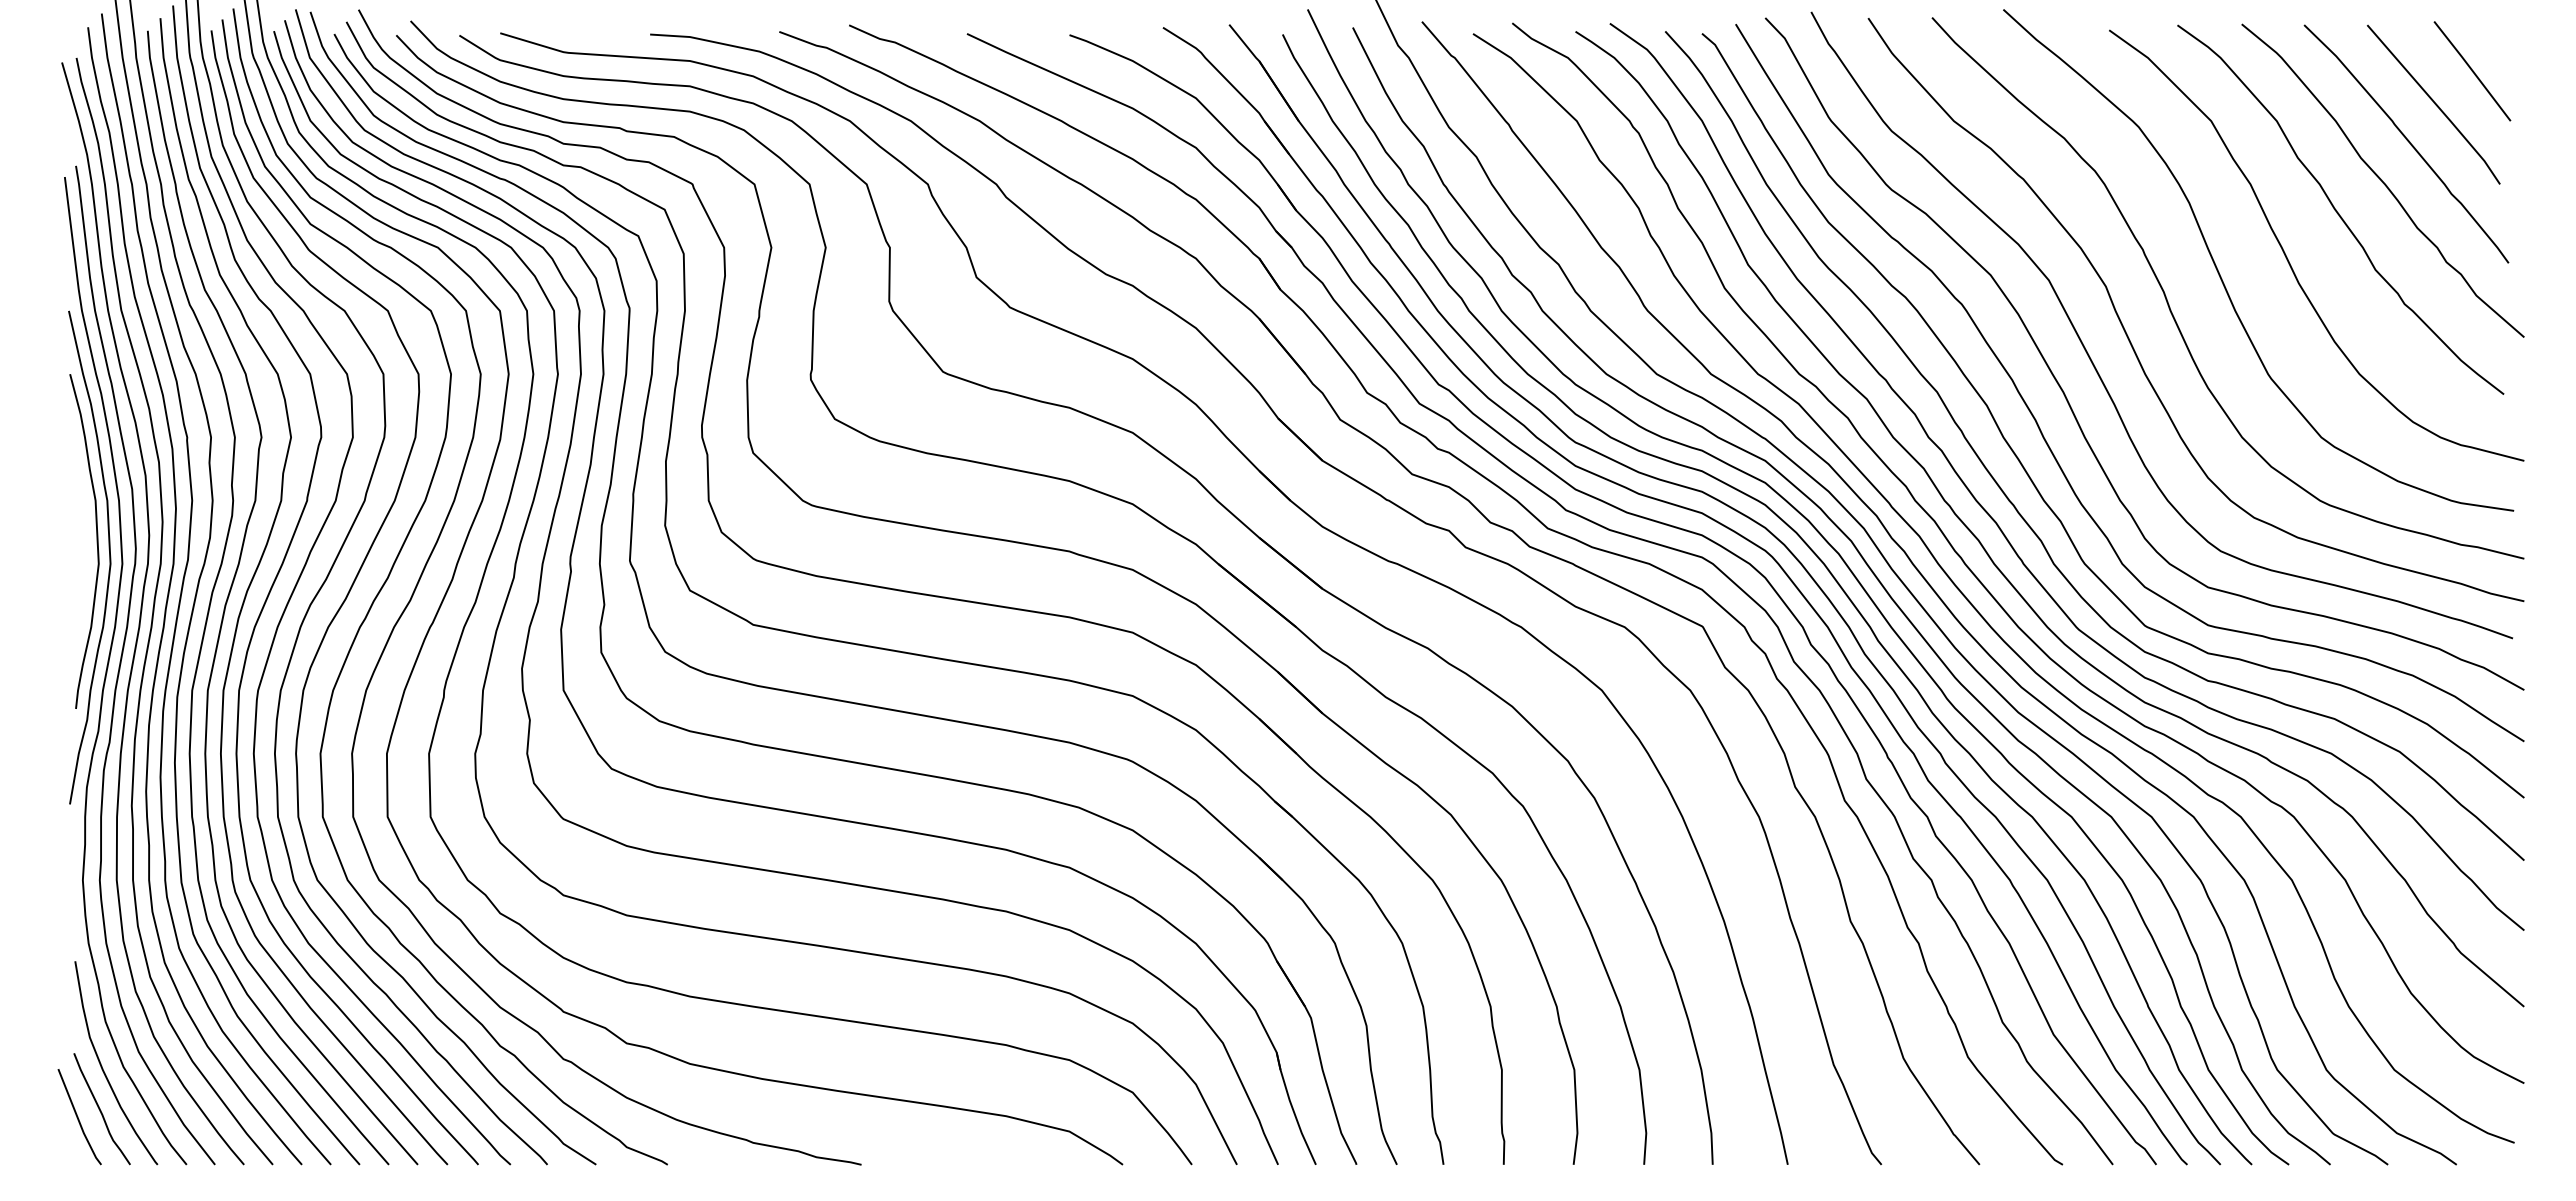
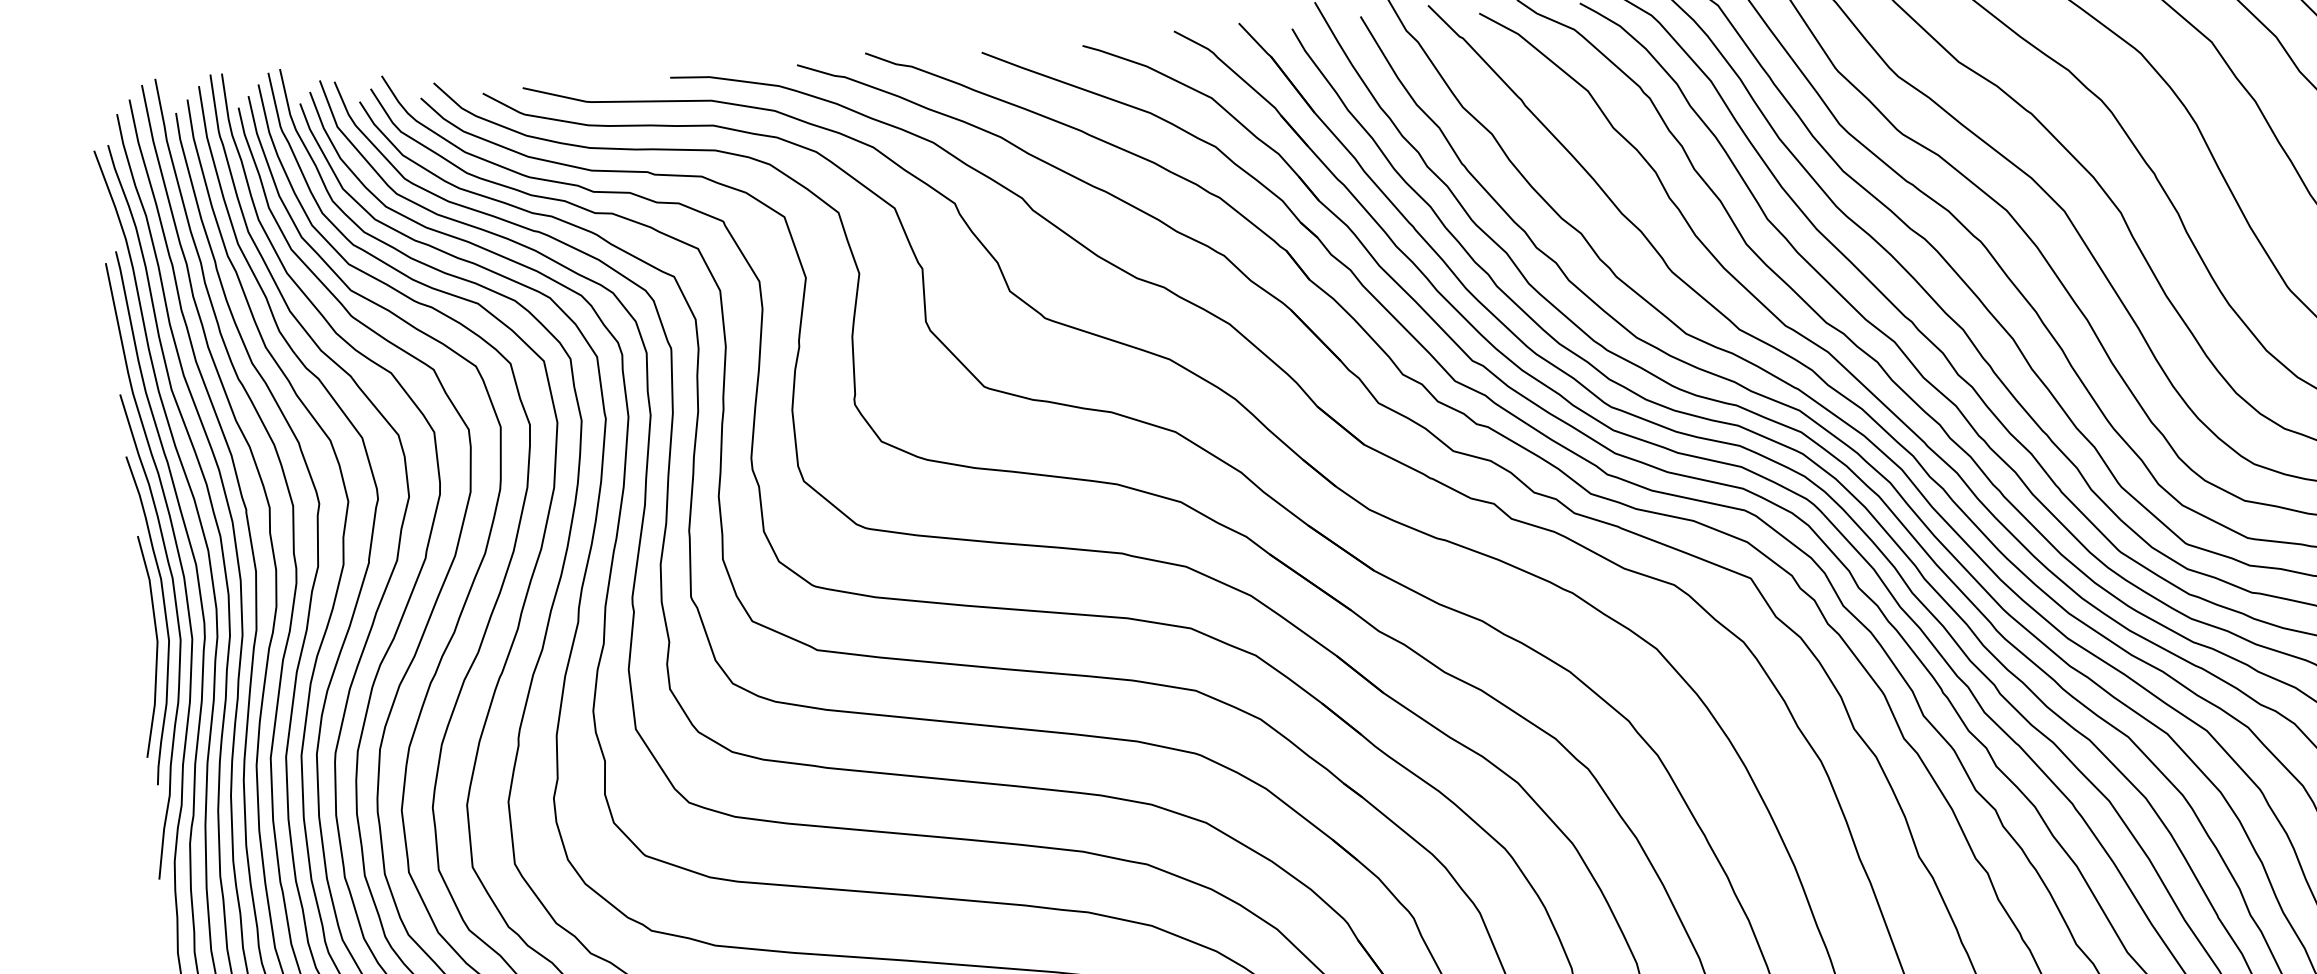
line: (85, 567) -> (156, 645), added

